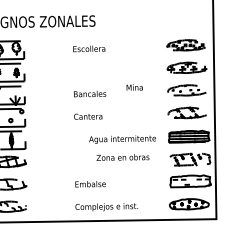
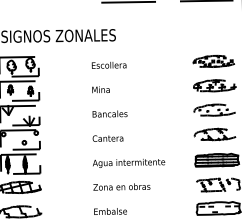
text: (134, 87) -> (100, 89), moved
text: (122, 139) -> (128, 163), moved
text: (122, 157) -> (121, 186), moved

